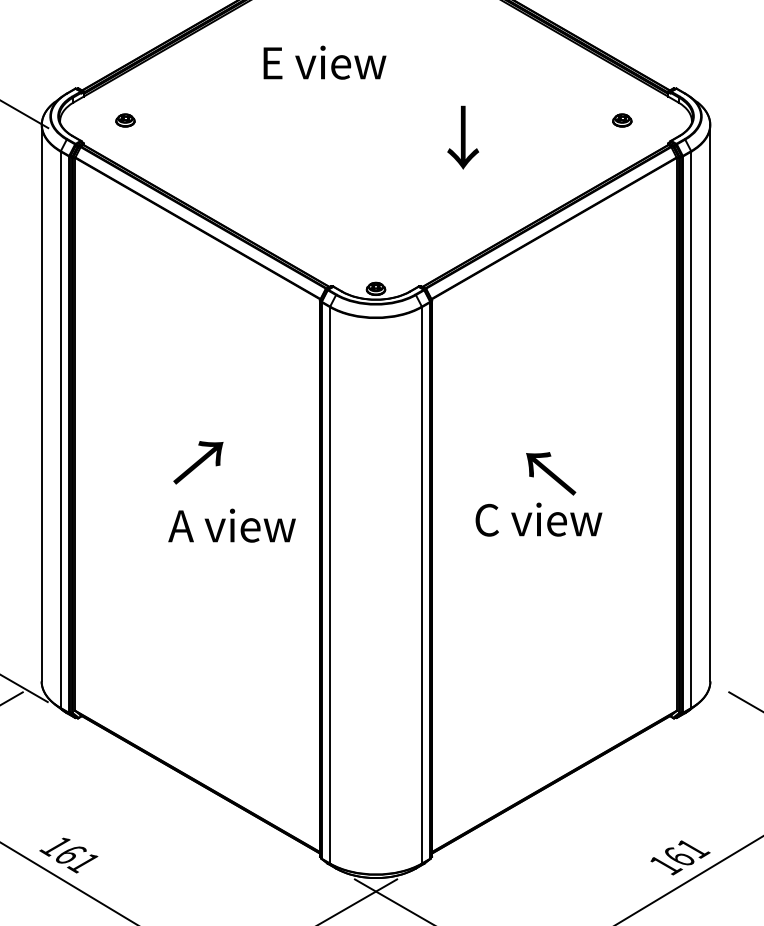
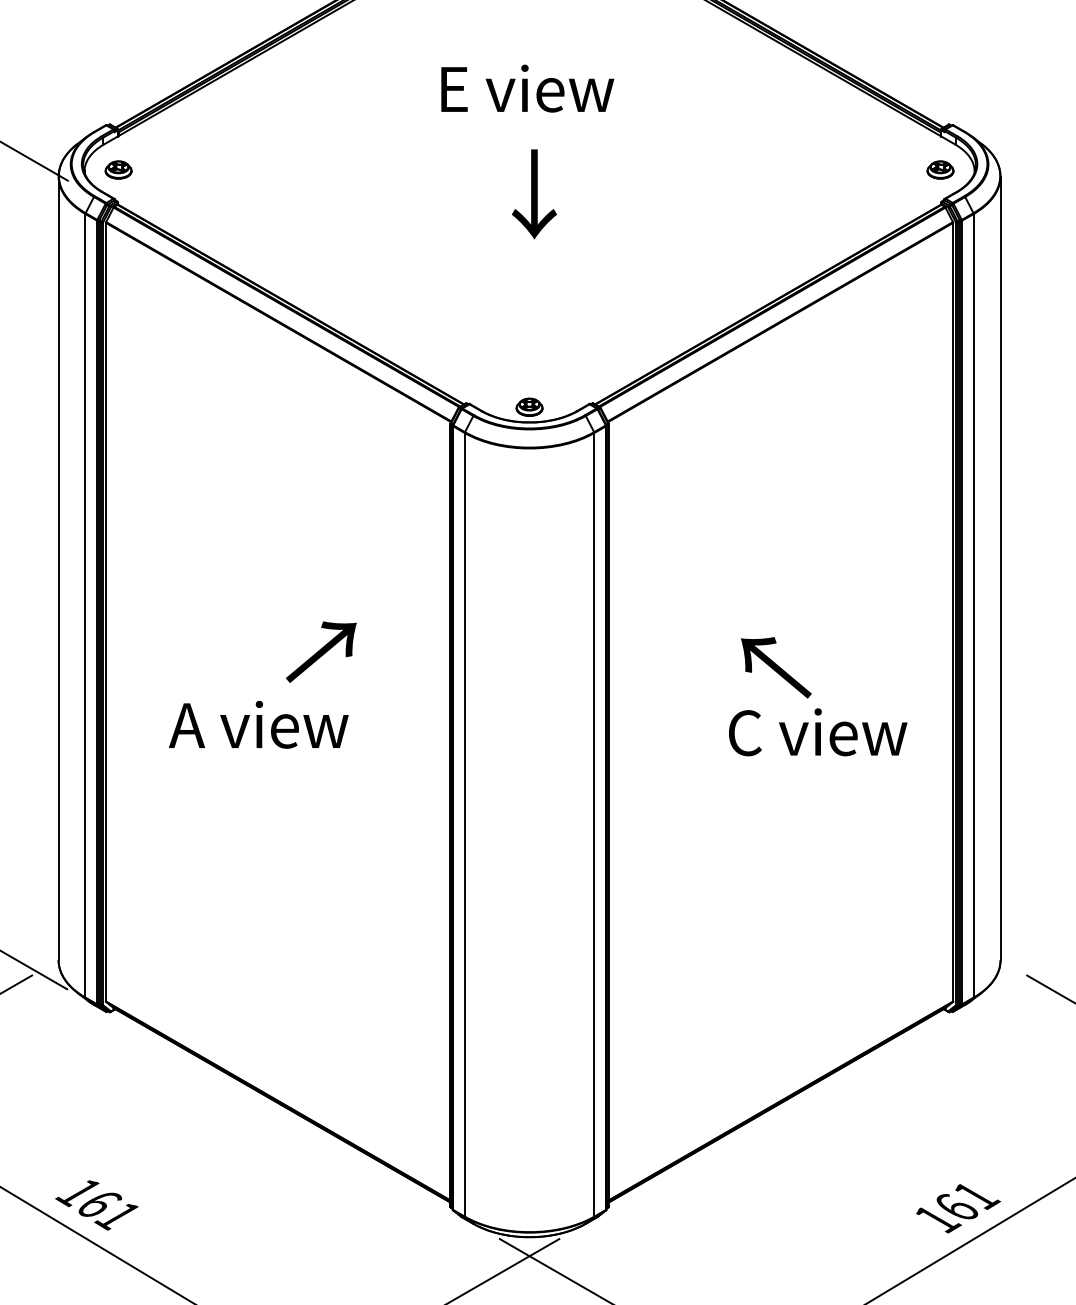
text: (324, 62) -> (527, 88), moved
part: (125, 120) -> (118, 169), moved
part: (622, 120) -> (940, 169), moved
text: (463, 137) -> (534, 194), moved
text: (198, 462) -> (321, 651), moved
text: (539, 519) -> (818, 732), moved
text: (231, 525) -> (258, 724), moved

